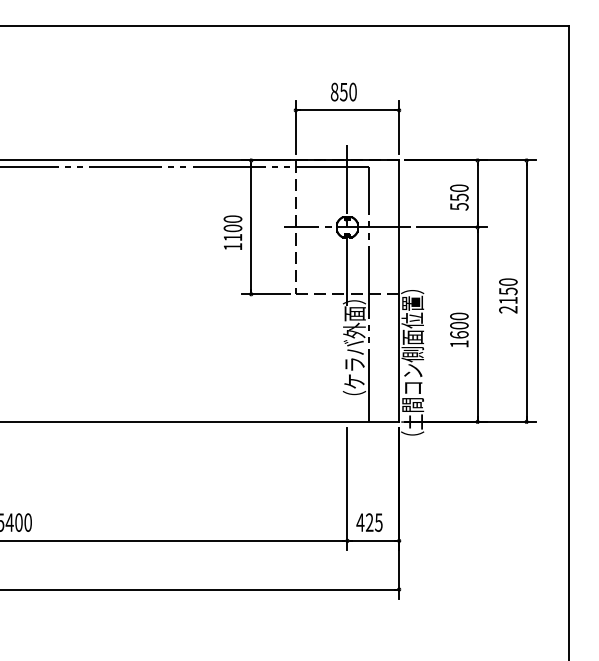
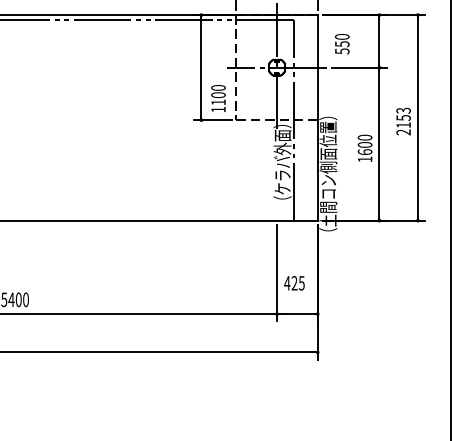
text: (459, 197) -> (342, 44), moved
text: (232, 232) -> (218, 98), moved
text: (508, 282) -> (403, 110), 2150 -> 2153
text: (369, 522) -> (294, 283), moved

